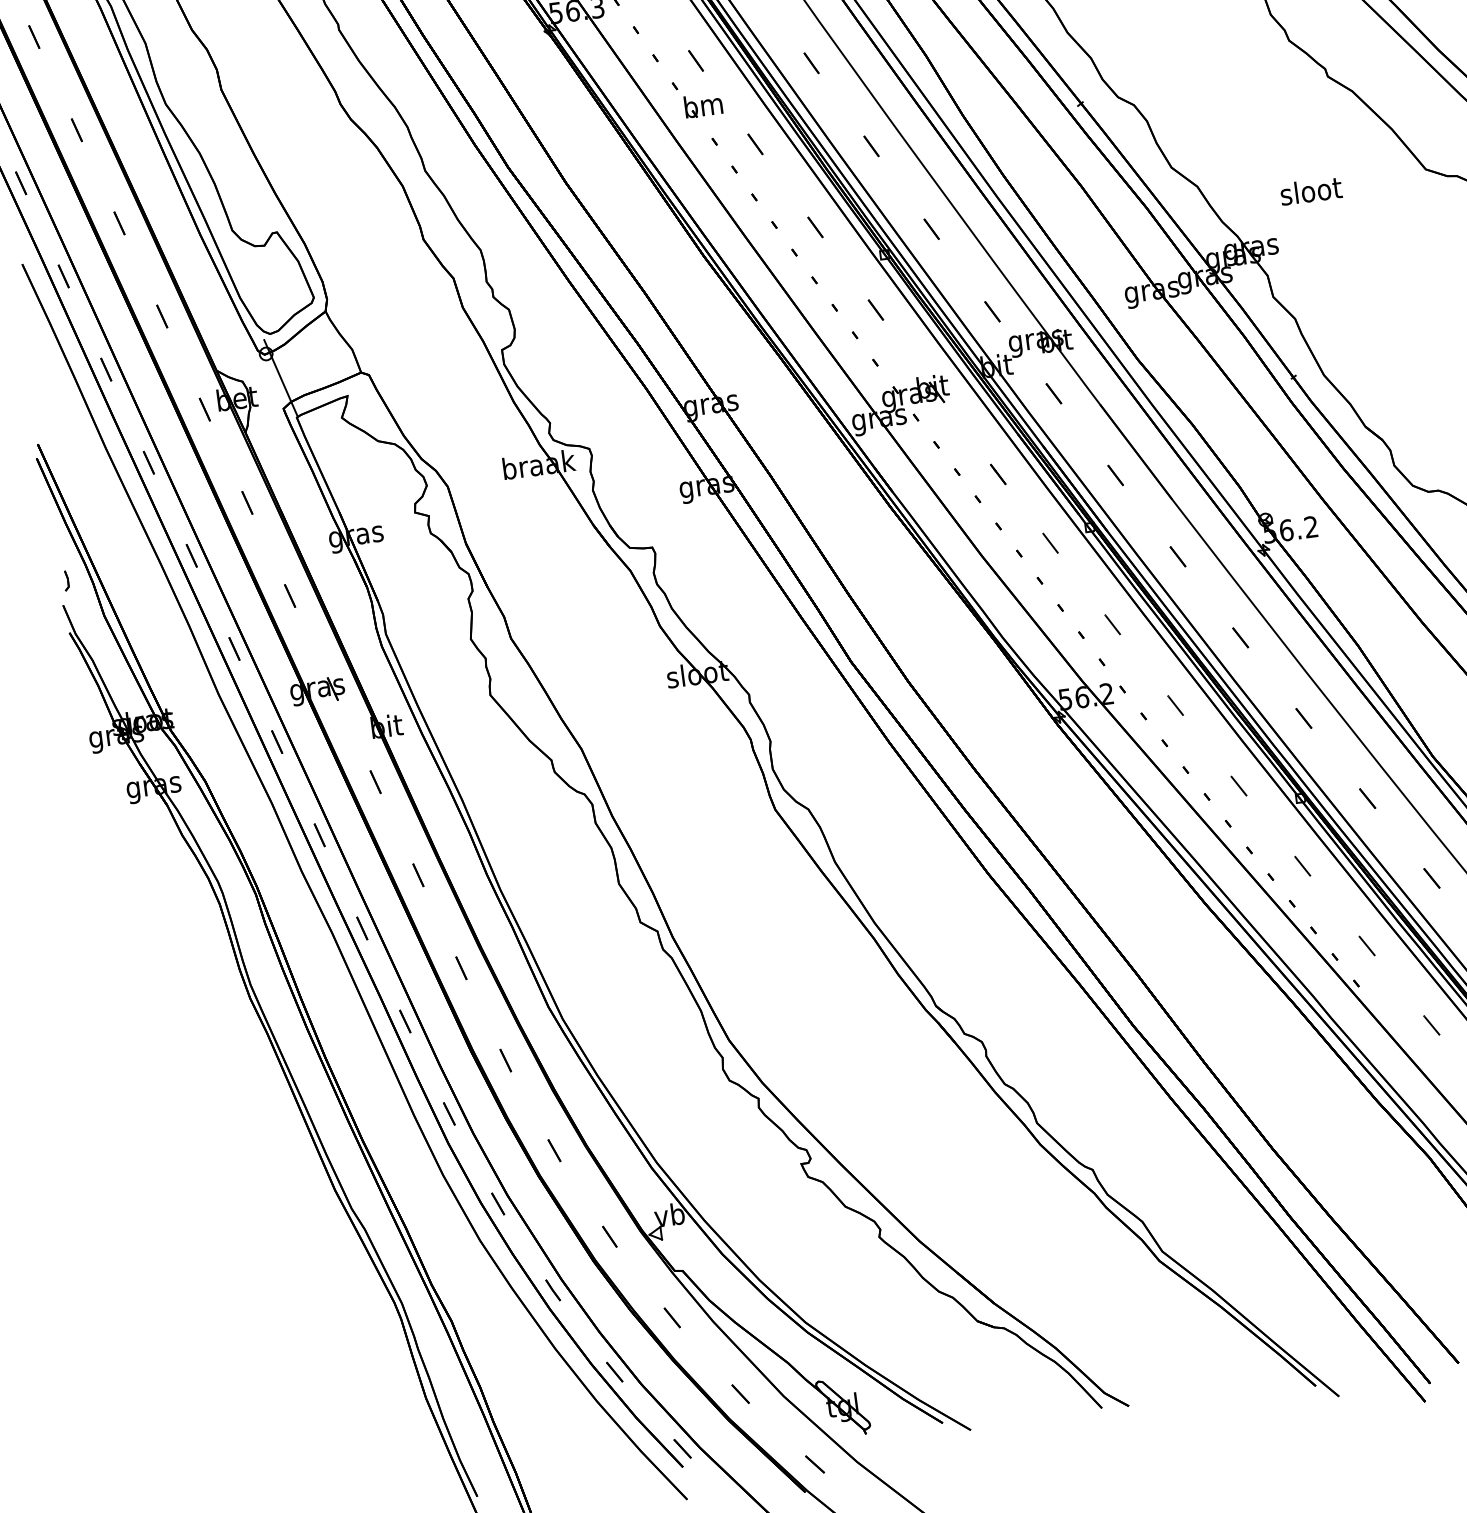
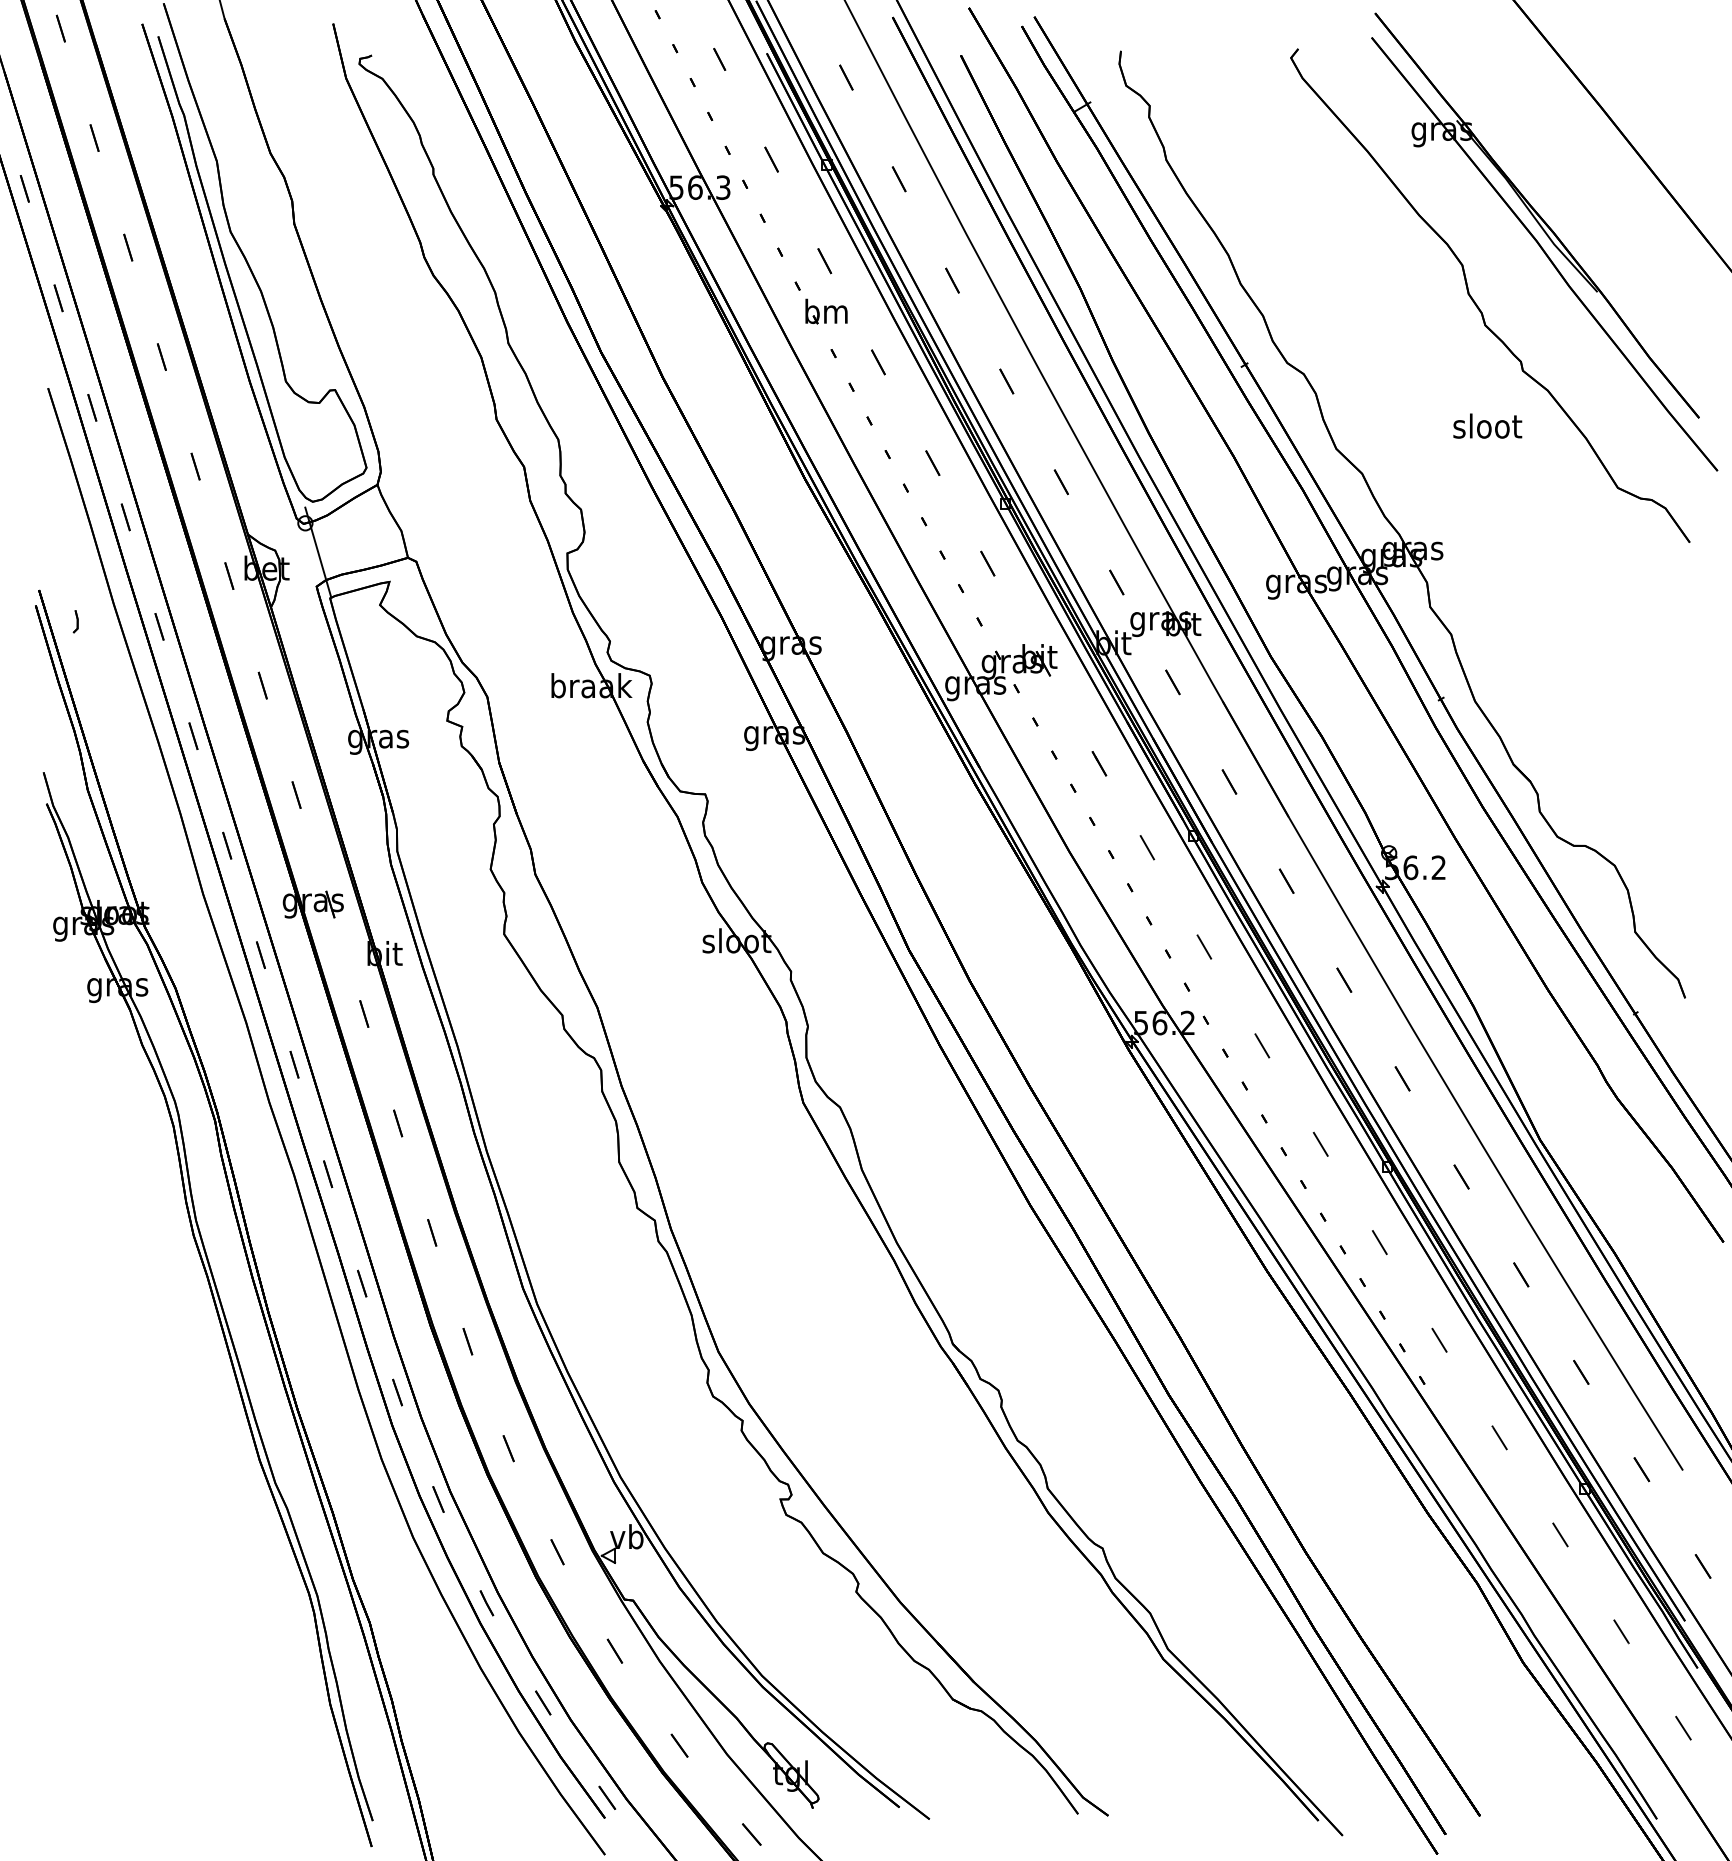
text: (1310, 190) -> (1487, 425), moved
part: (66, 580) -> (75, 621), moved

